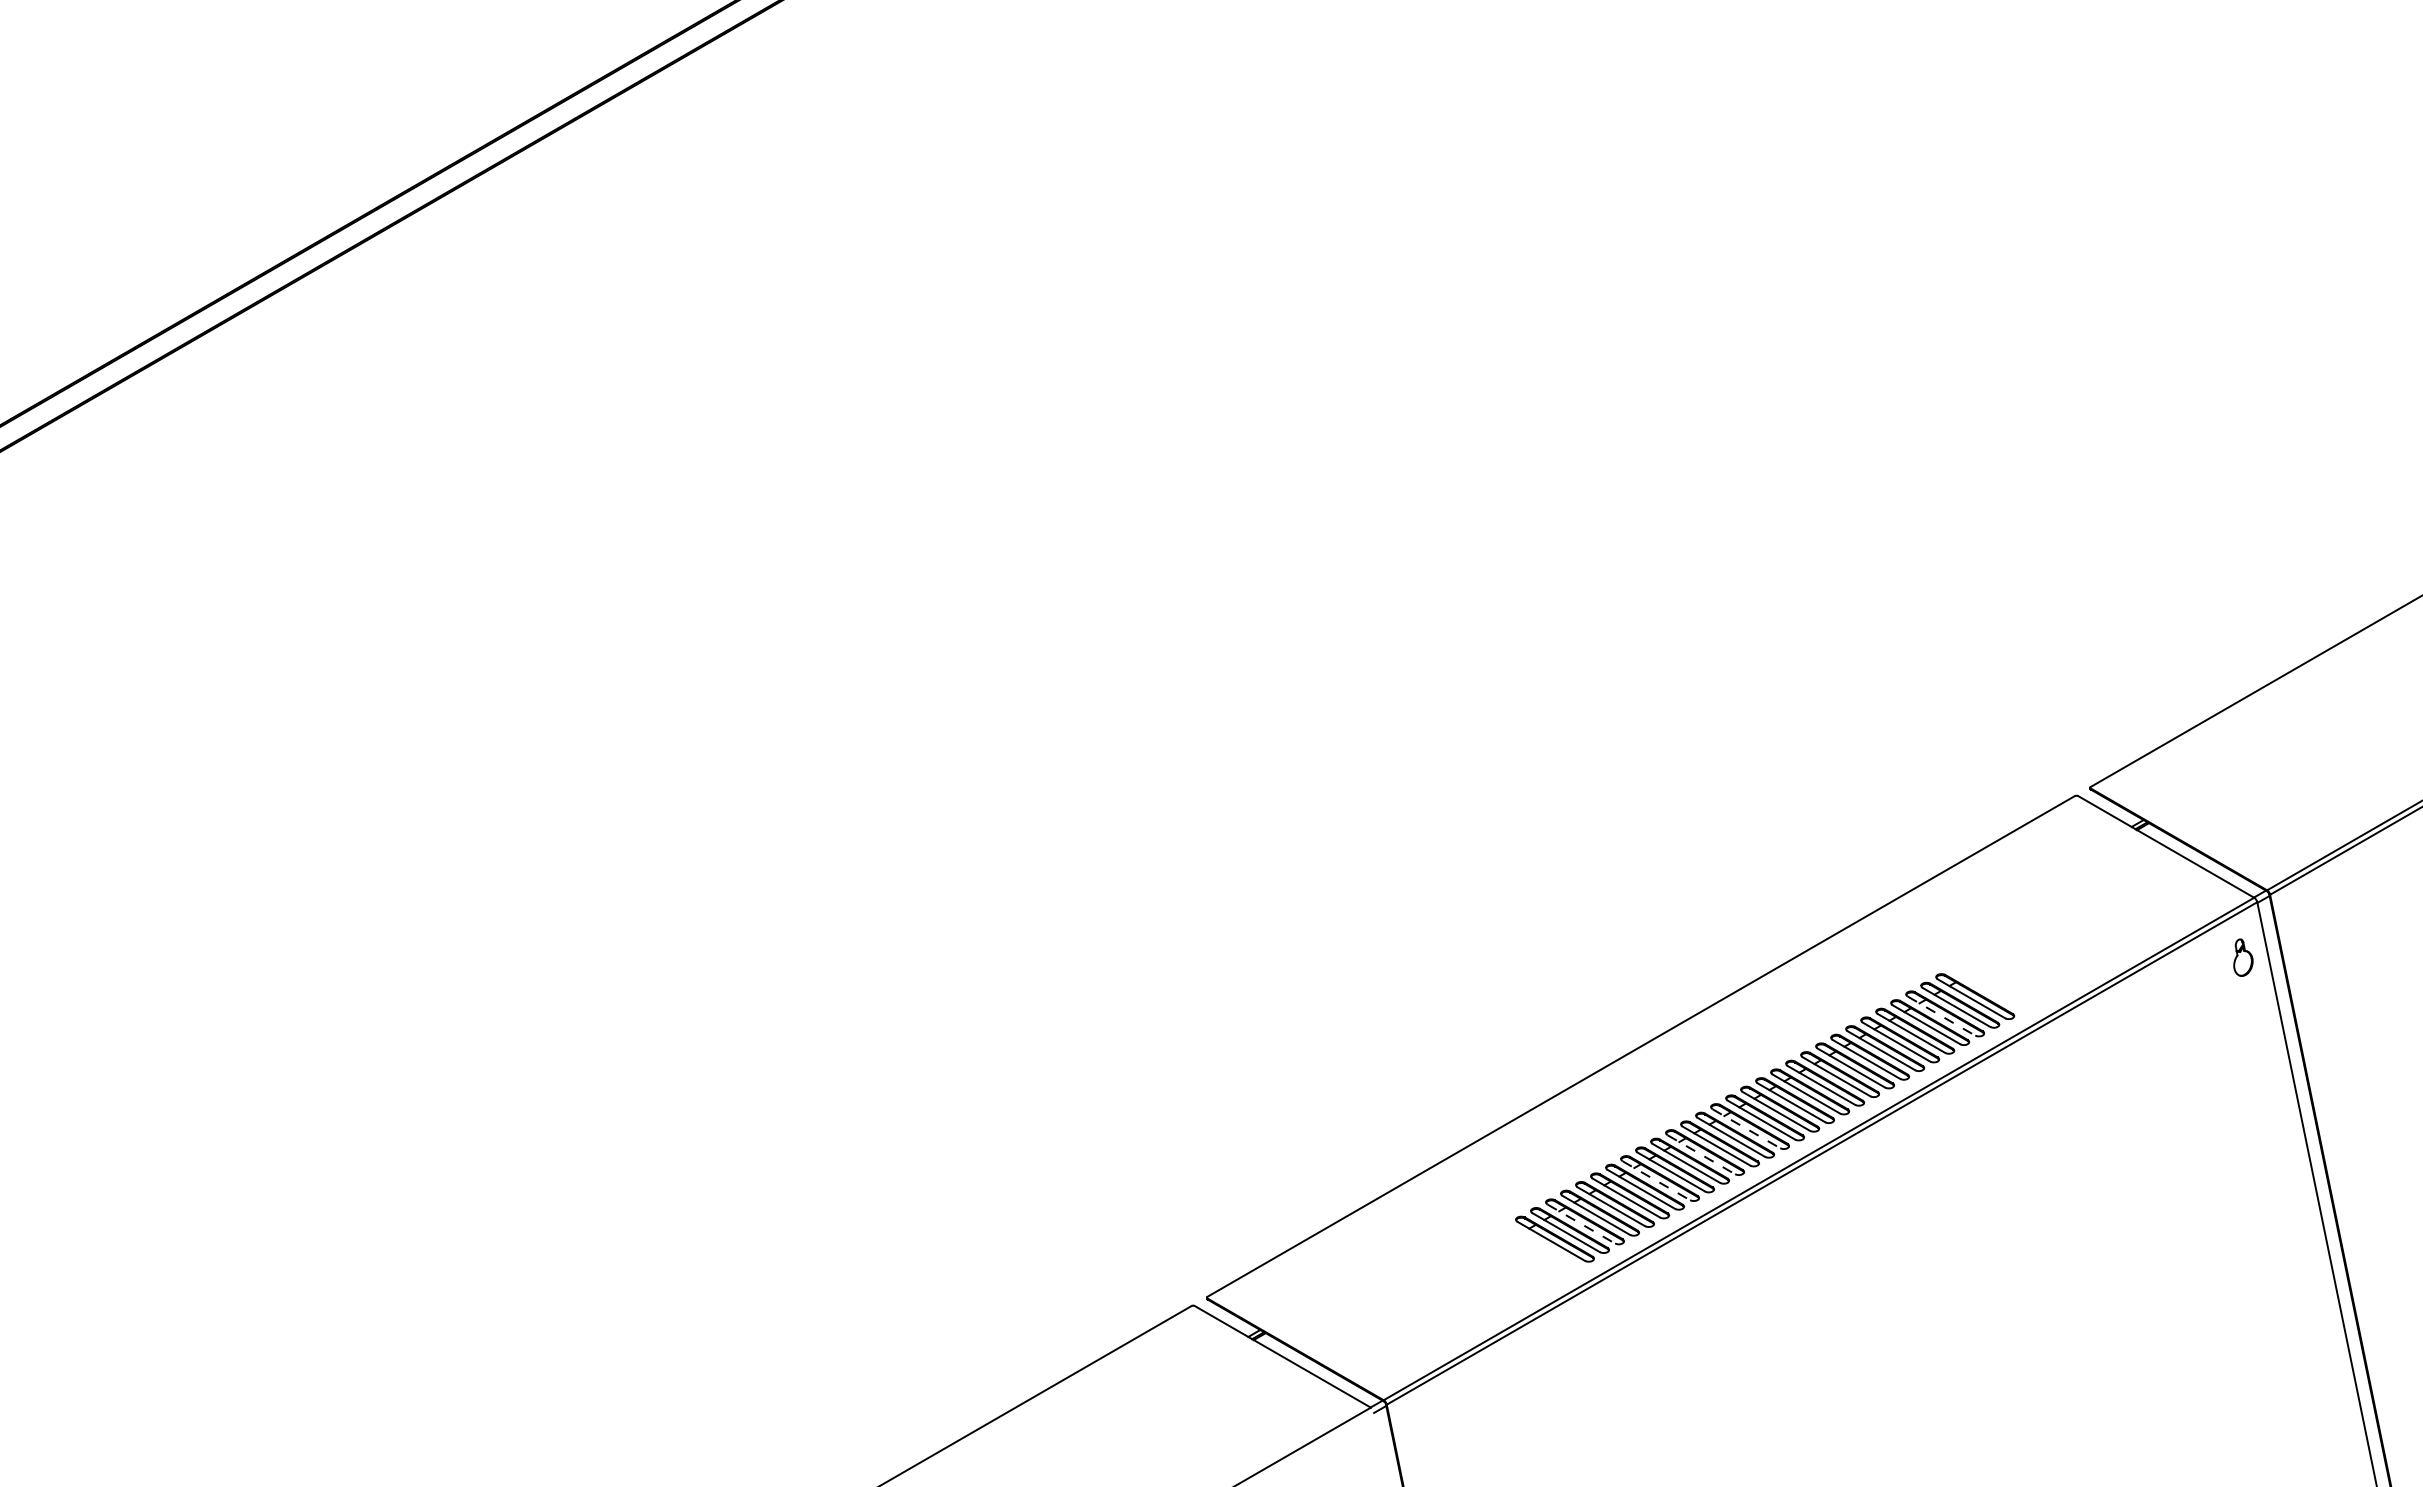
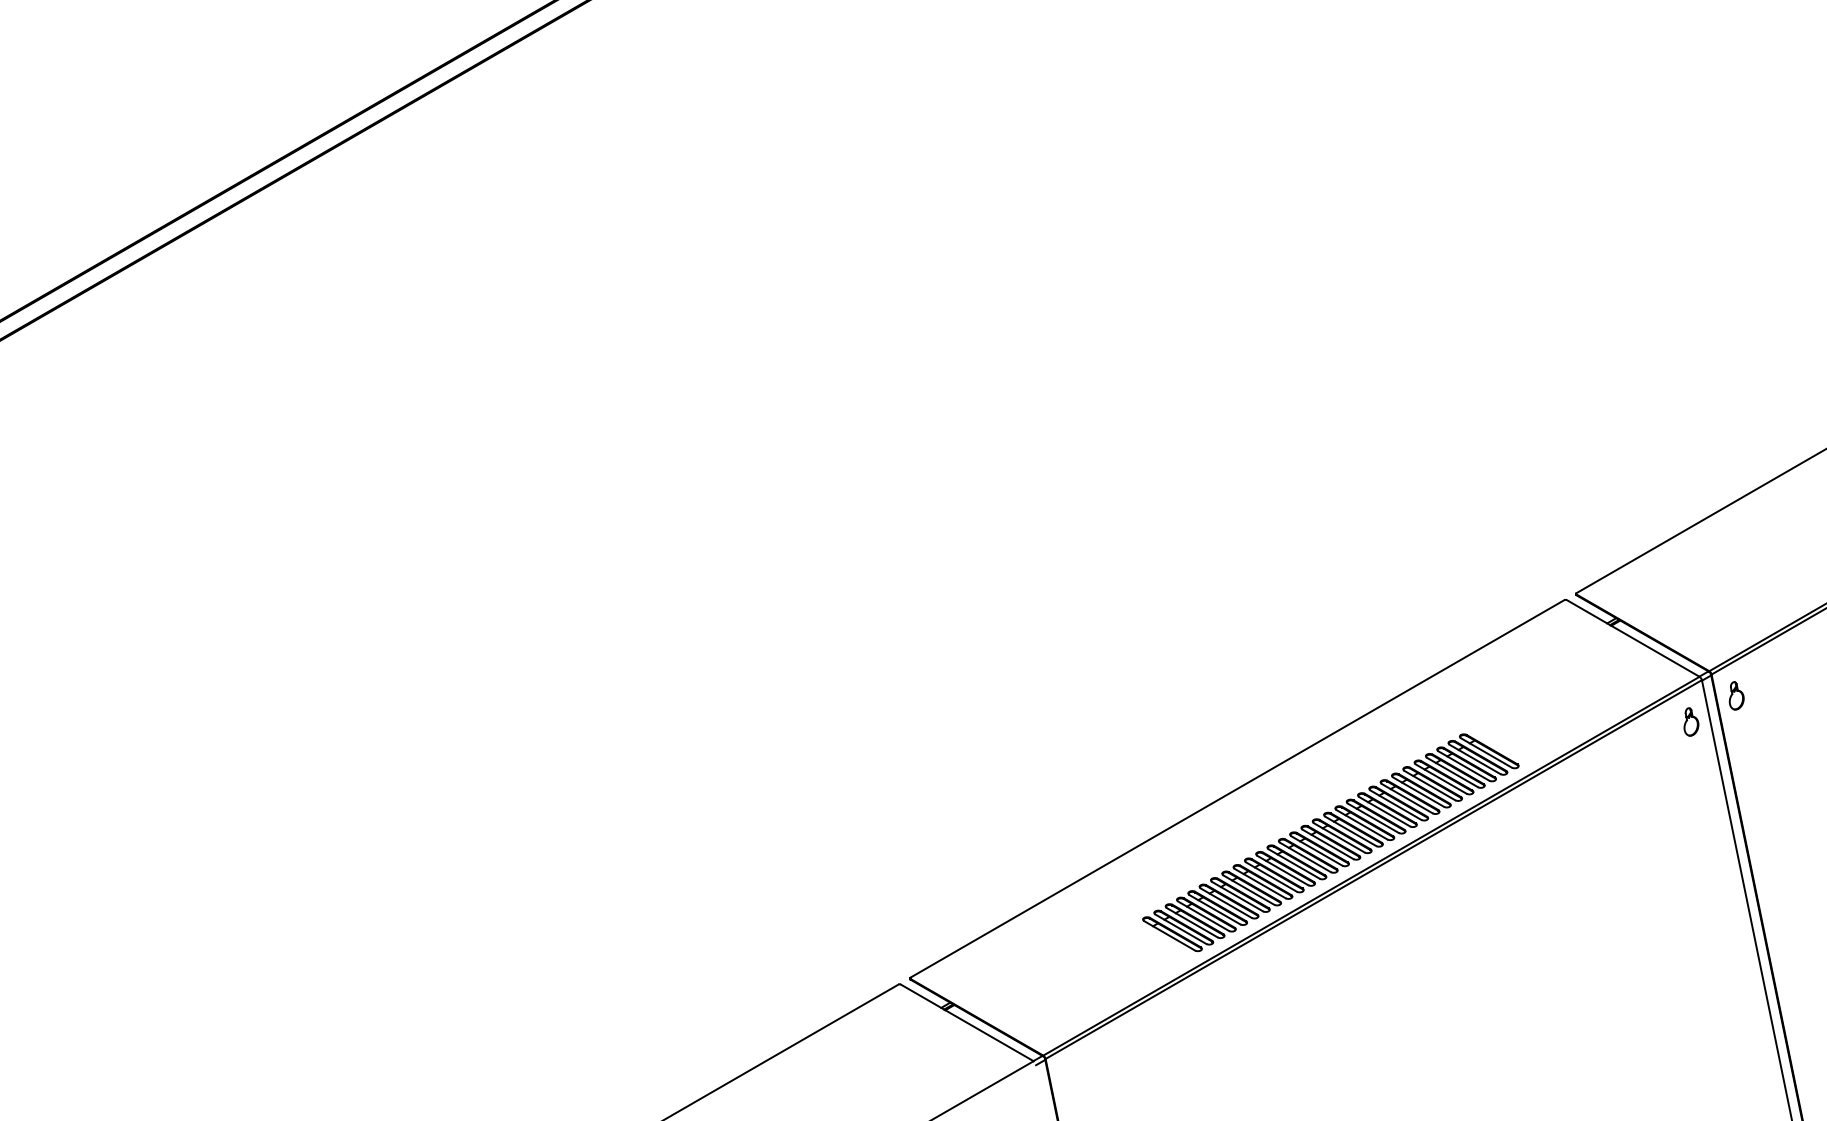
part: (2303, 922) -> (1736, 695), added
line: (1941, 1016) -> (1463, 766), dashed -> solid
line: (1746, 1128) -> (1316, 850), dashed -> solid
line: (1701, 1154) -> (1282, 870), dashed -> solid
line: (1656, 1180) -> (1248, 889), dashed -> solid
line: (1581, 1224) -> (1192, 923), dashed -> solid

